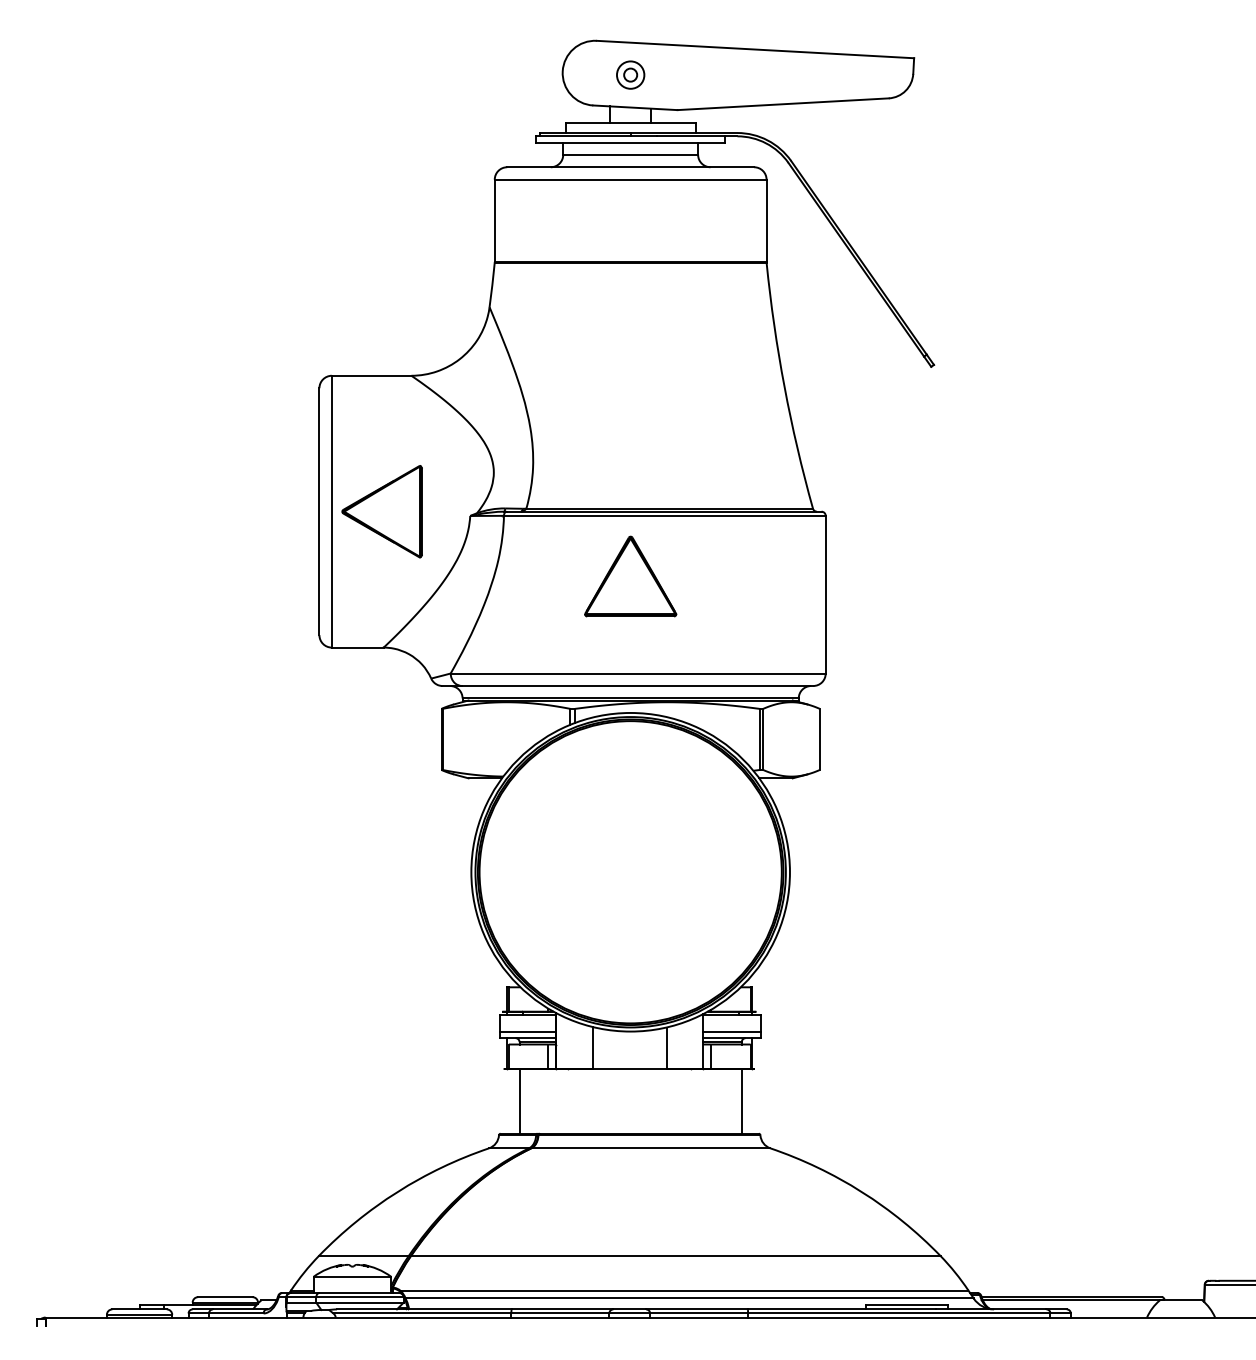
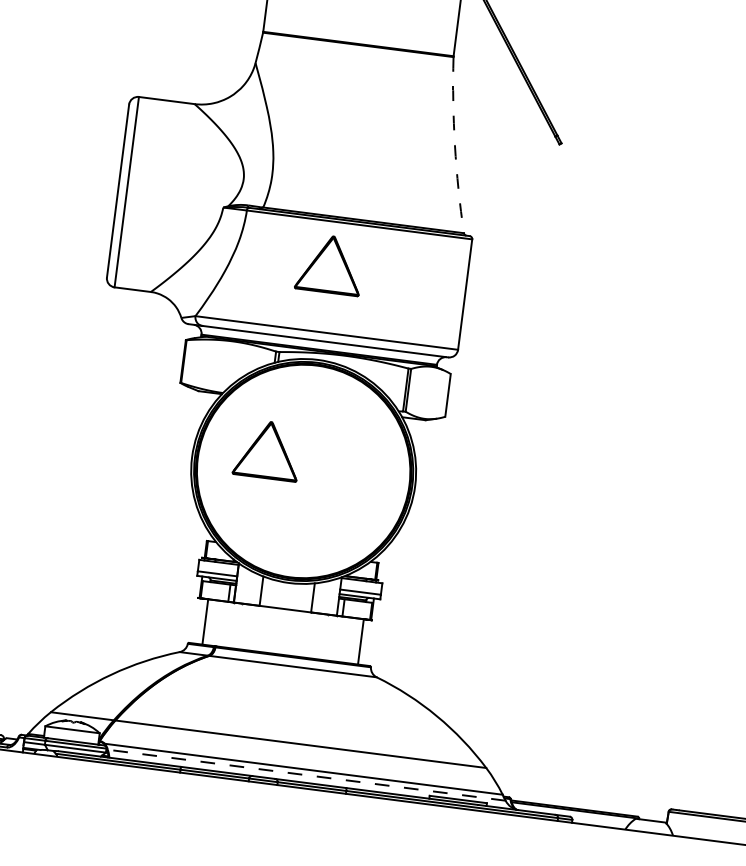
arc: (784, 386) -> (454, 145), solid -> dashed
part: (381, 511) -> (161, 196), removed
part: (576, 848) -> (267, 449), added
line: (689, 1298) -> (306, 775), solid -> dashed

